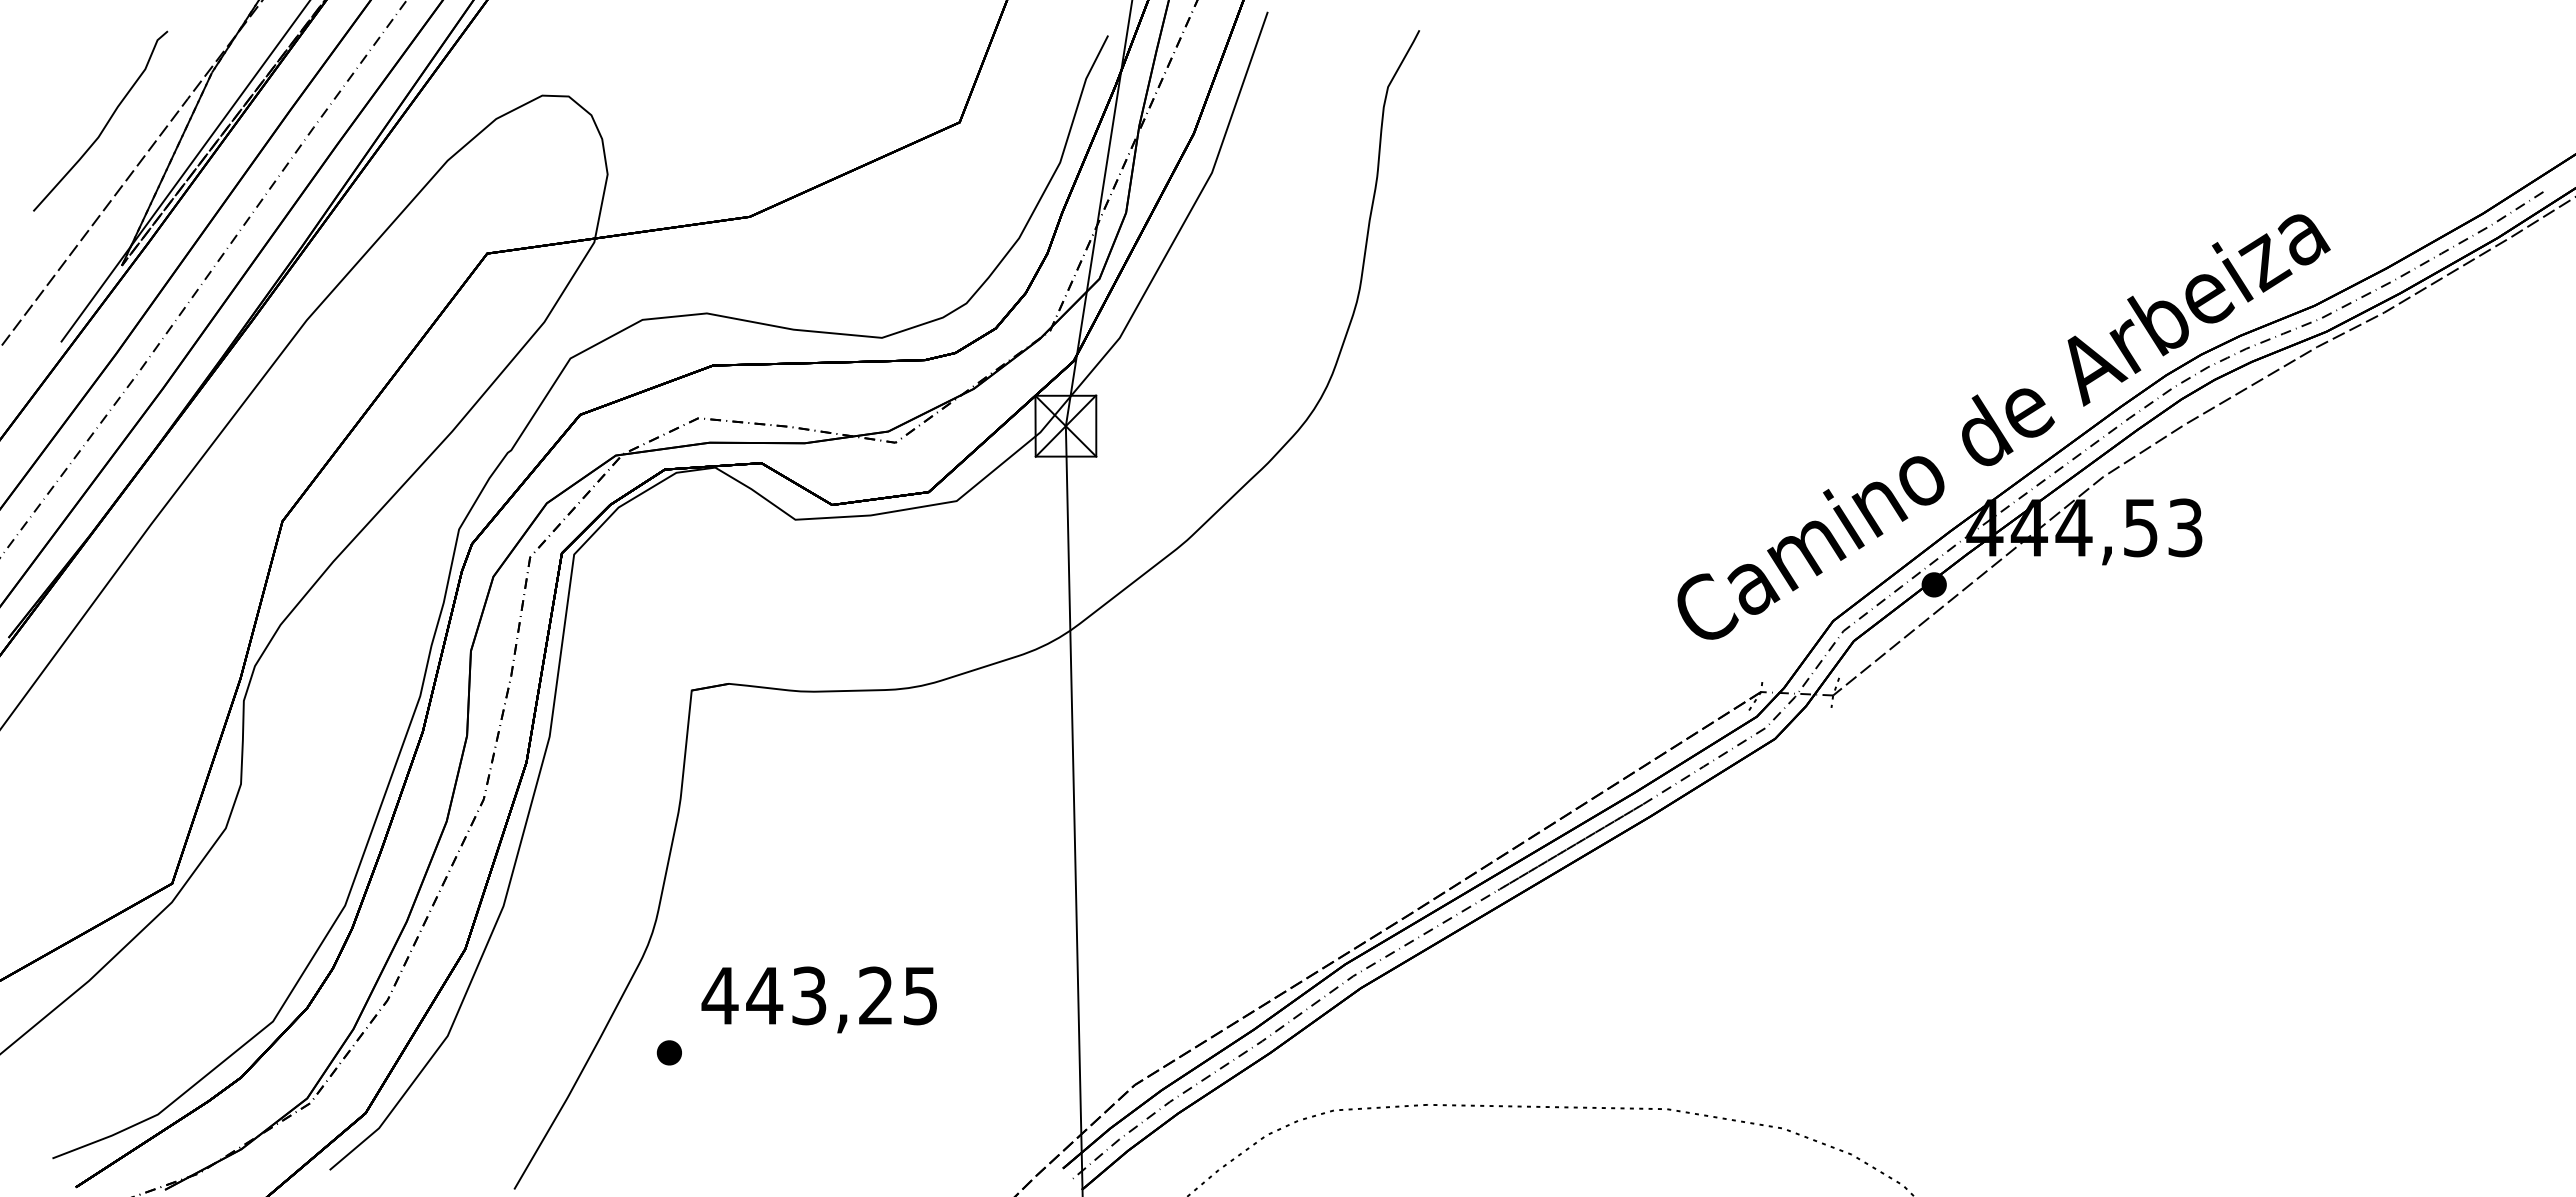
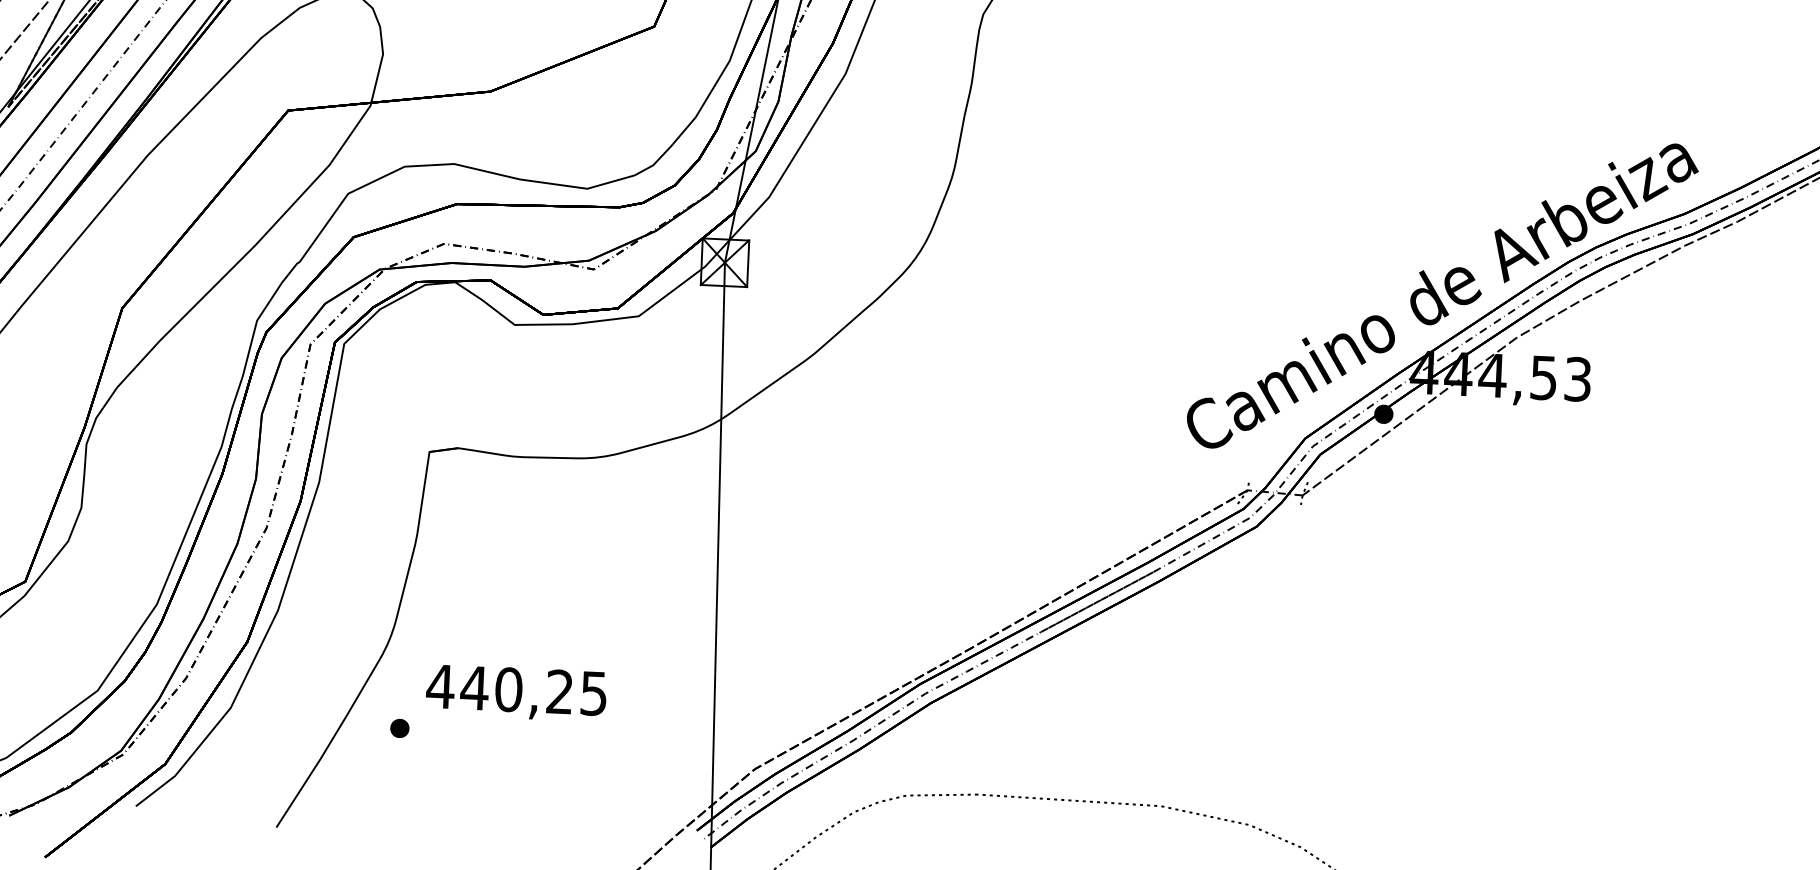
text: (809, 995) -> (509, 689), 443,25 -> 440,25

